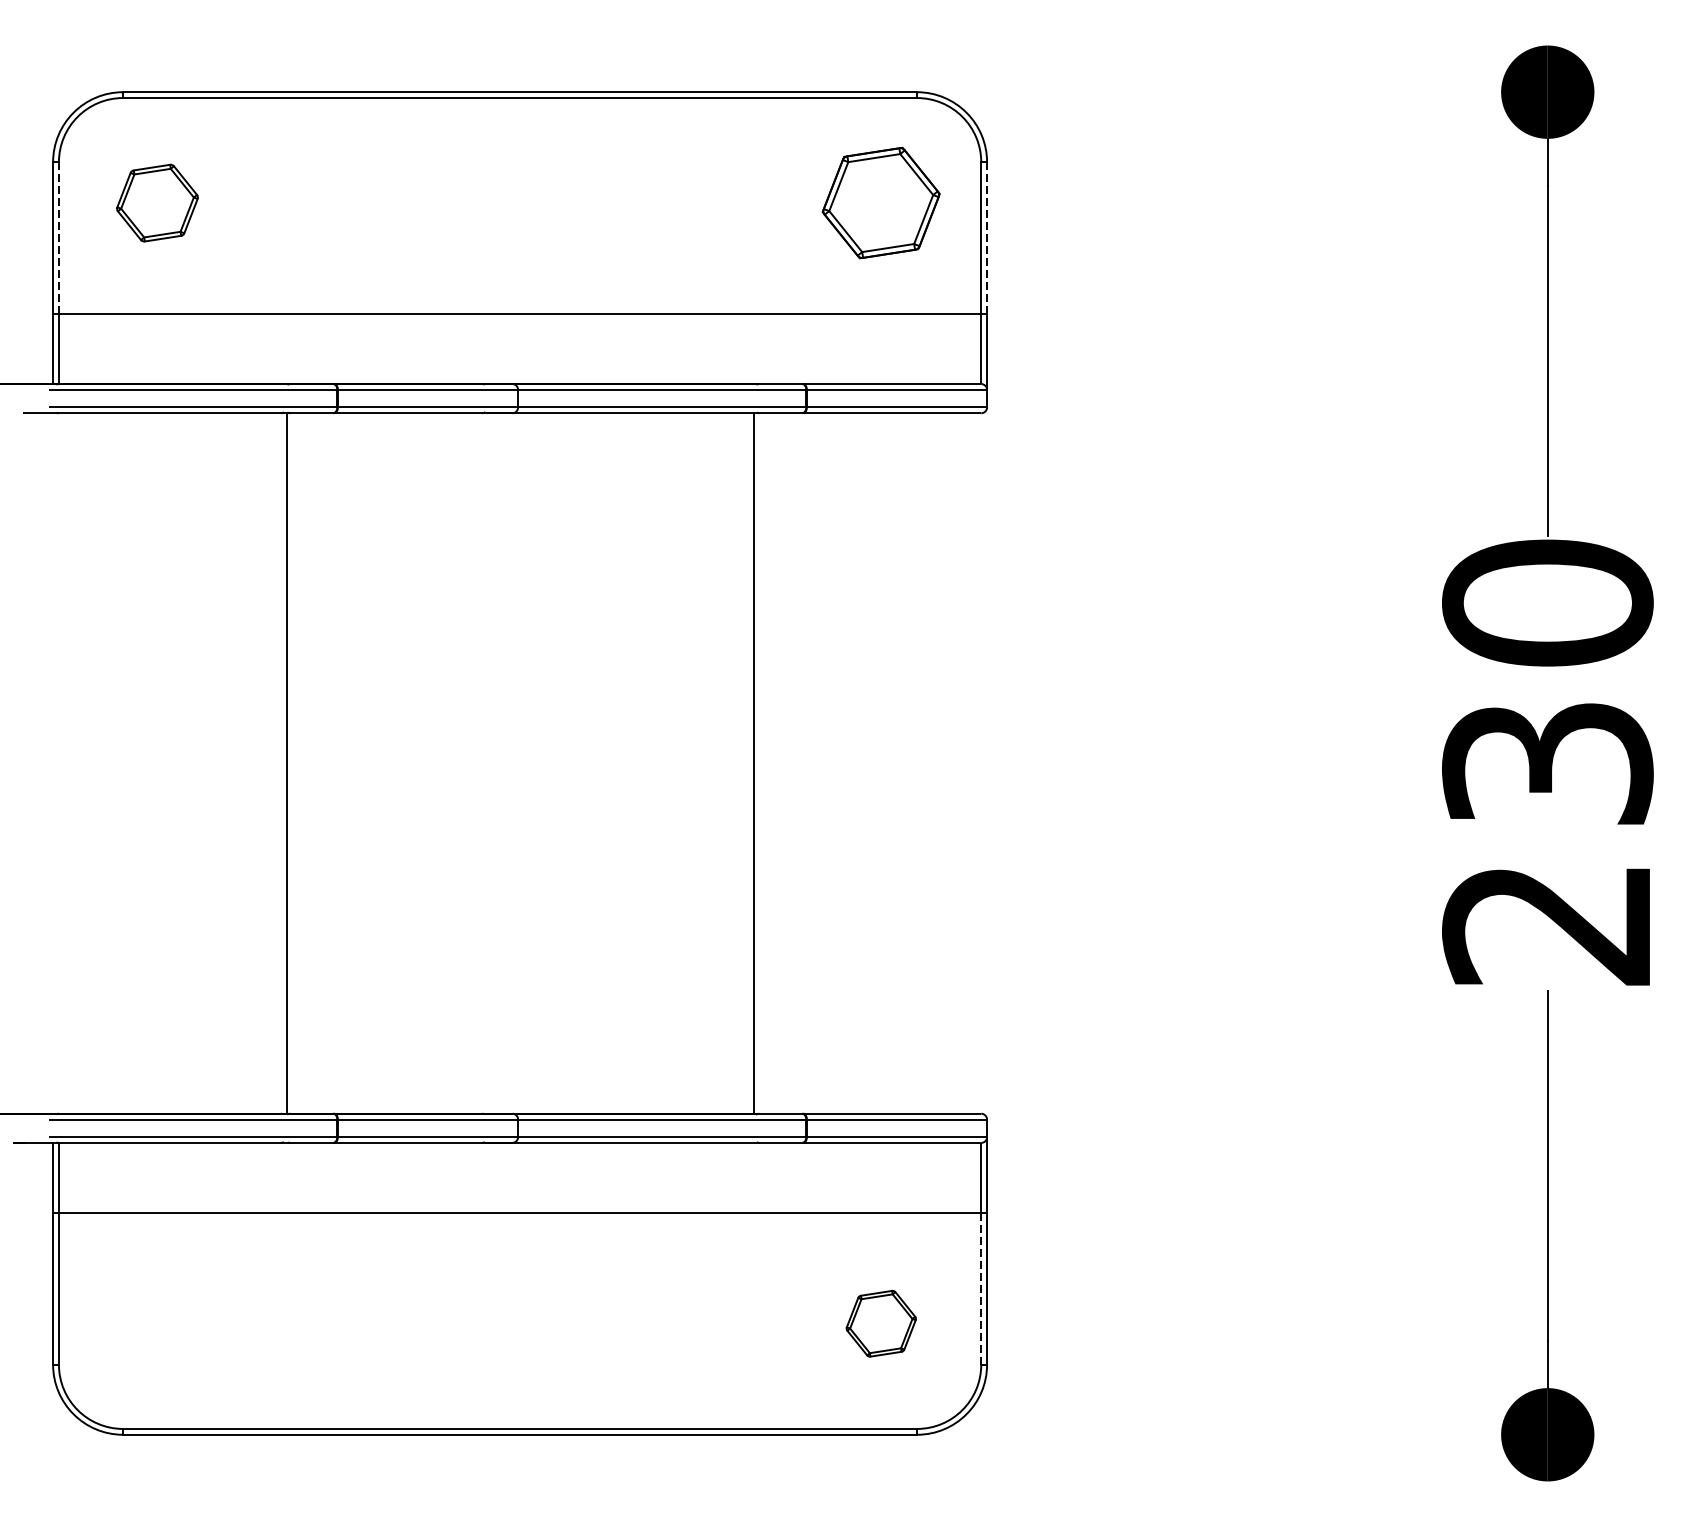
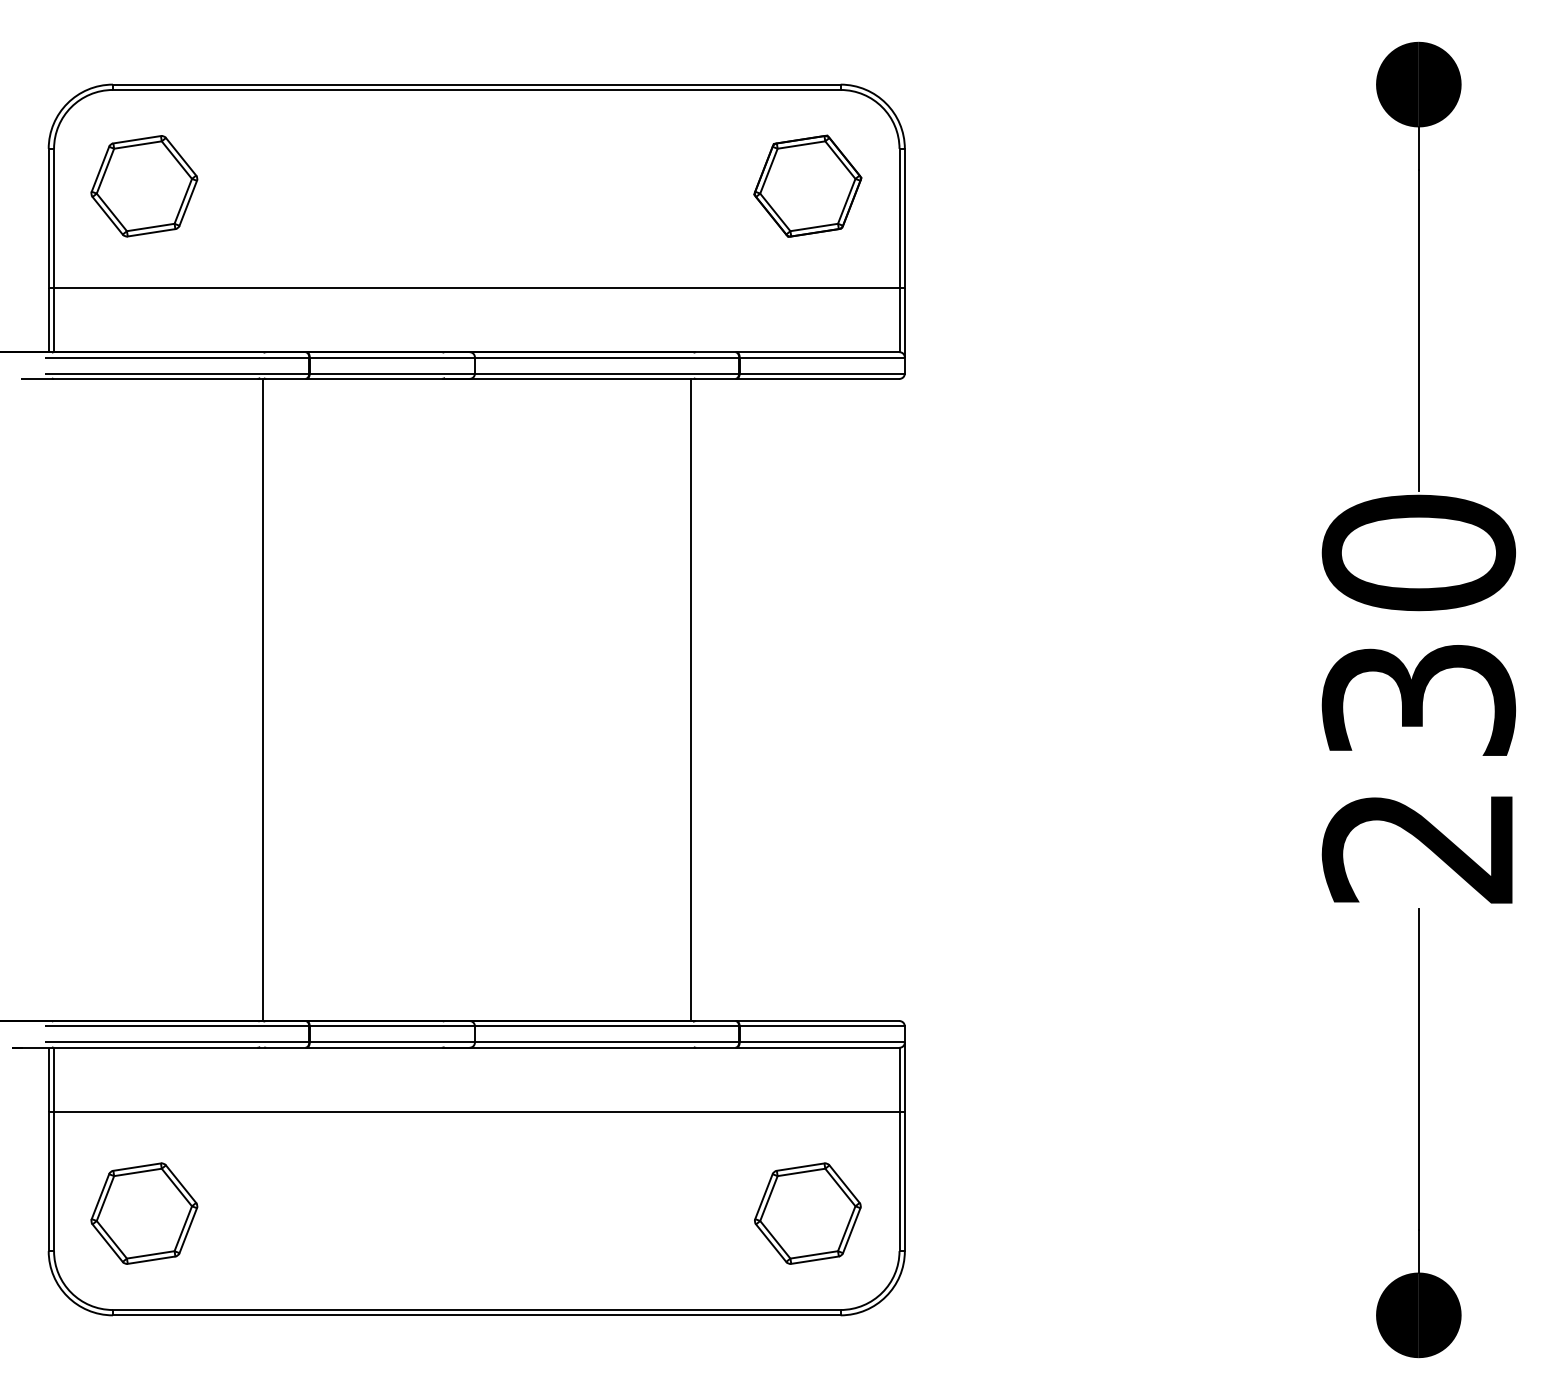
part: (157, 203) -> (144, 186), size x1.43
line: (59, 238) -> (54, 218), dashed -> solid
line: (986, 238) -> (904, 218), dashed -> solid
line: (981, 1288) -> (899, 1181), dashed -> solid
part: (157, 1323) -> (144, 1213), added
part: (880, 1323) -> (807, 1213), size x1.67

